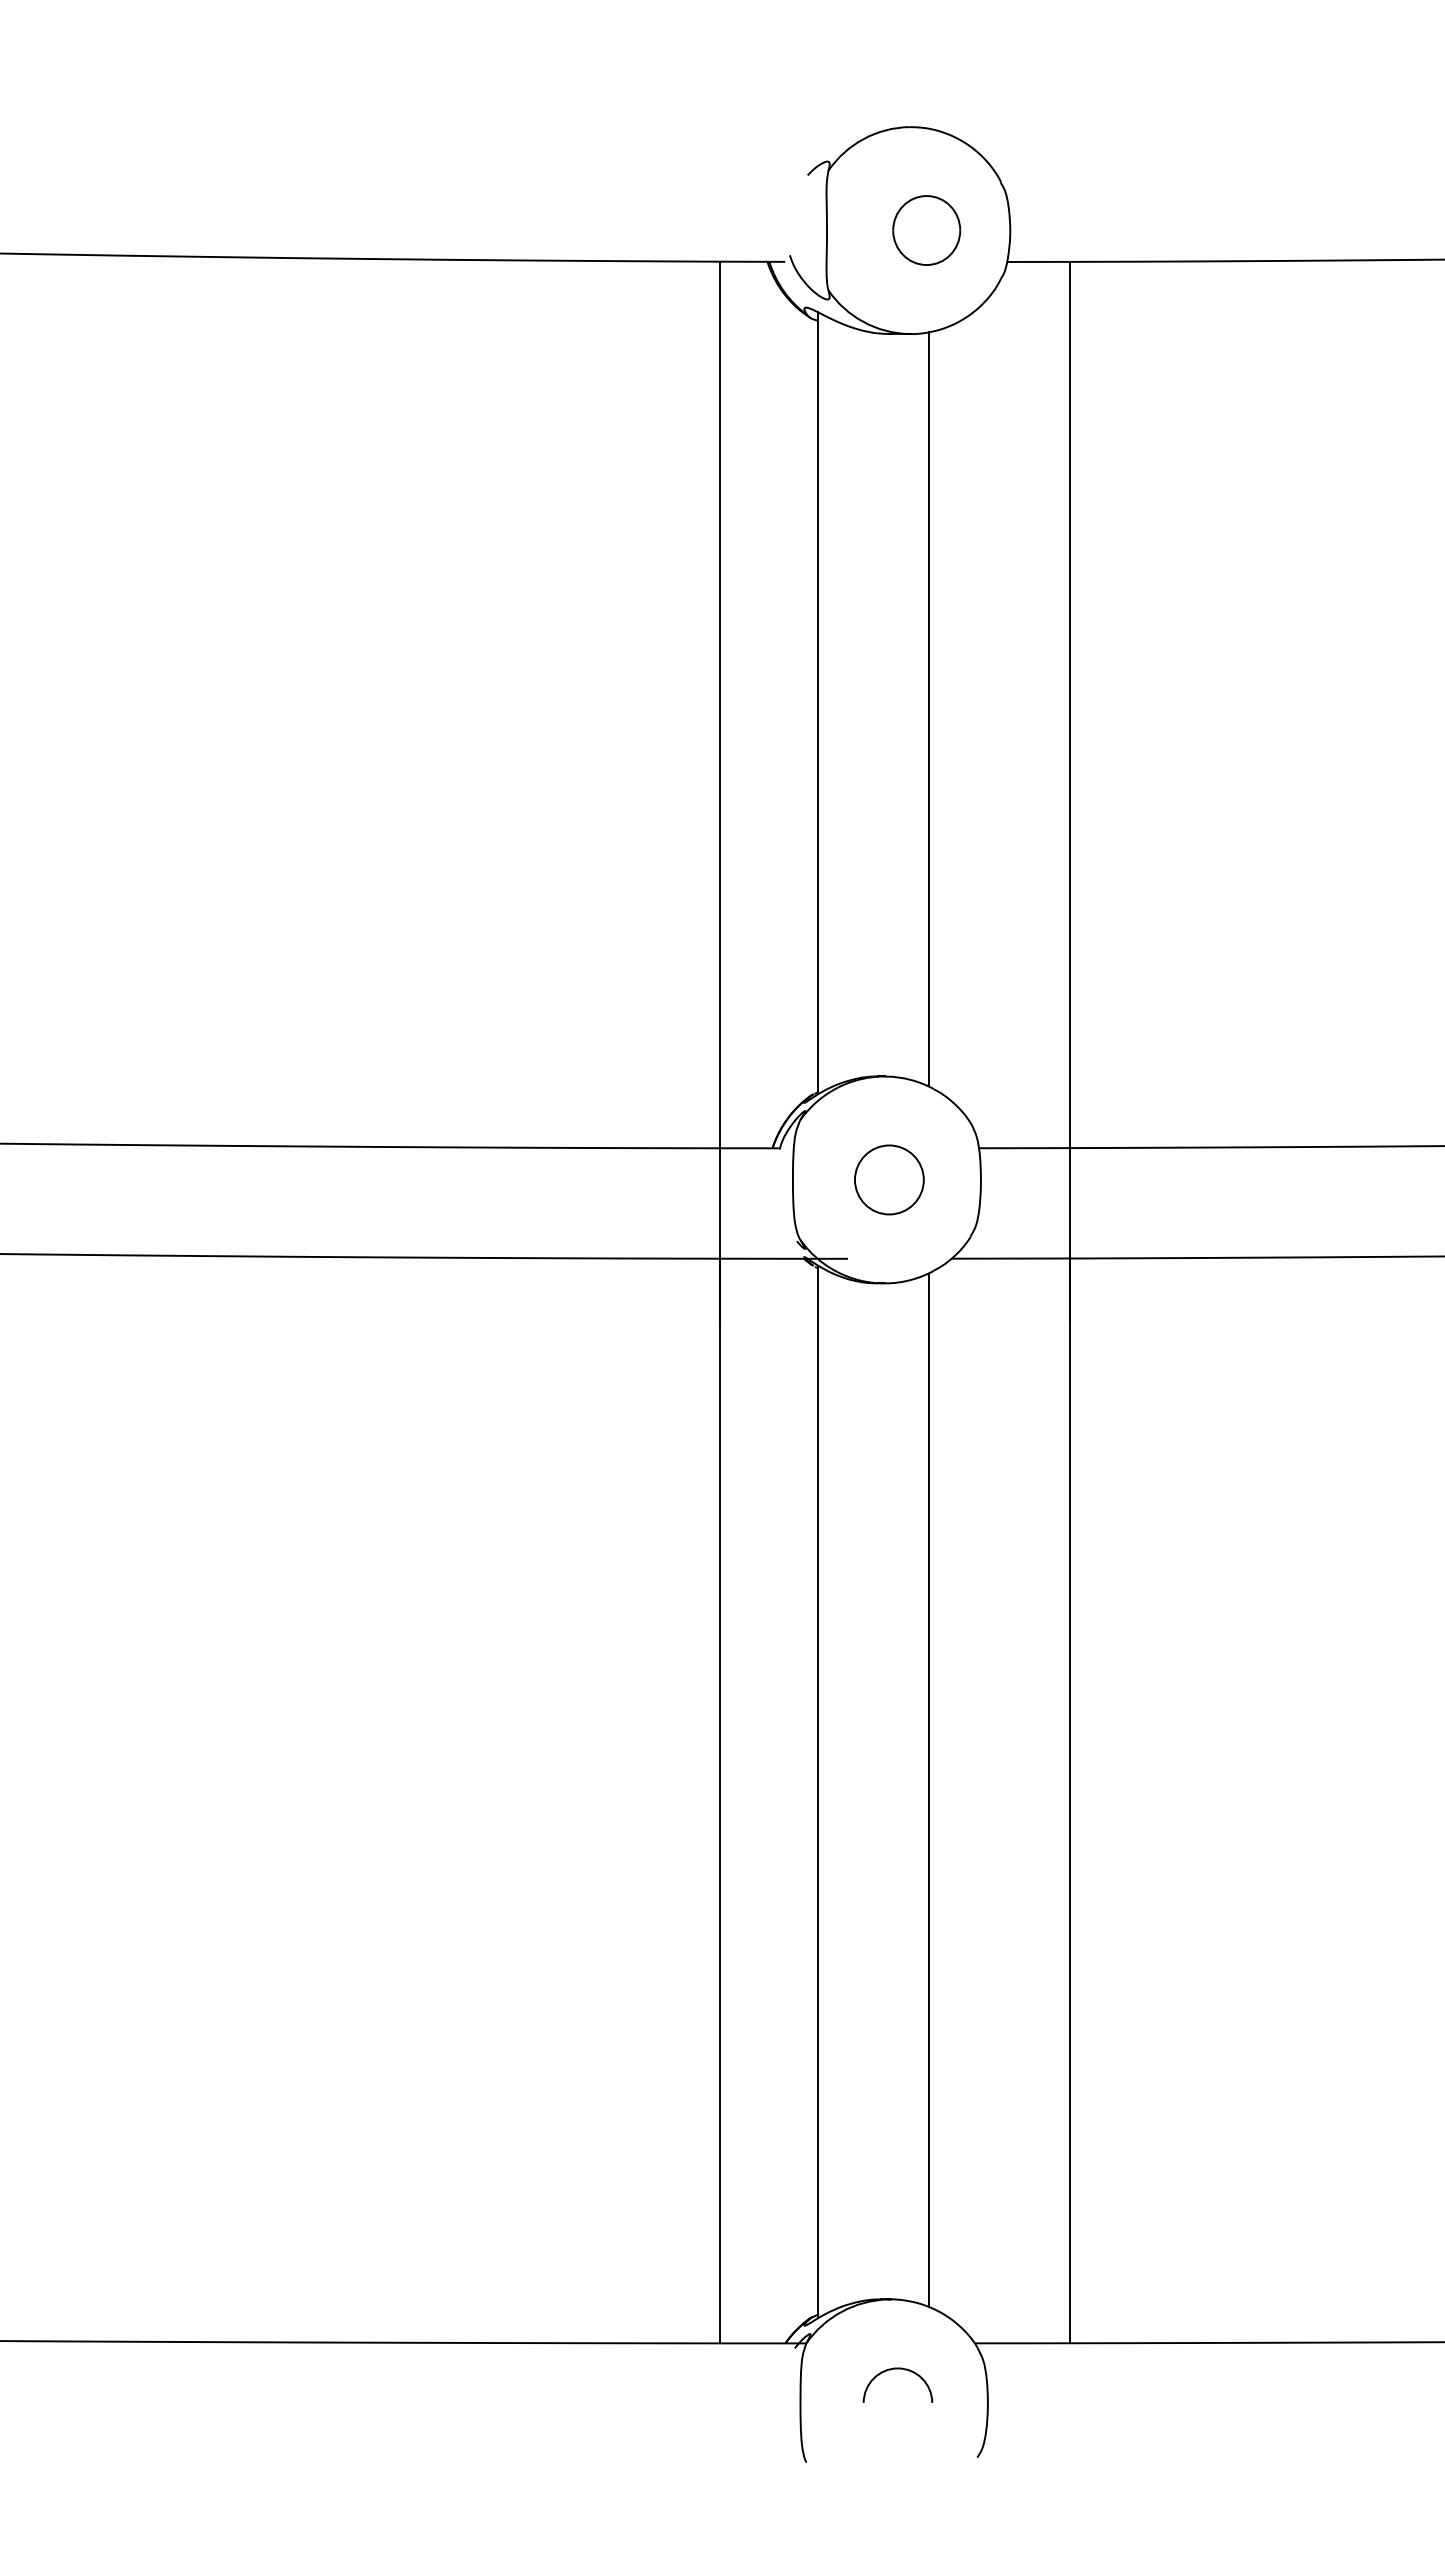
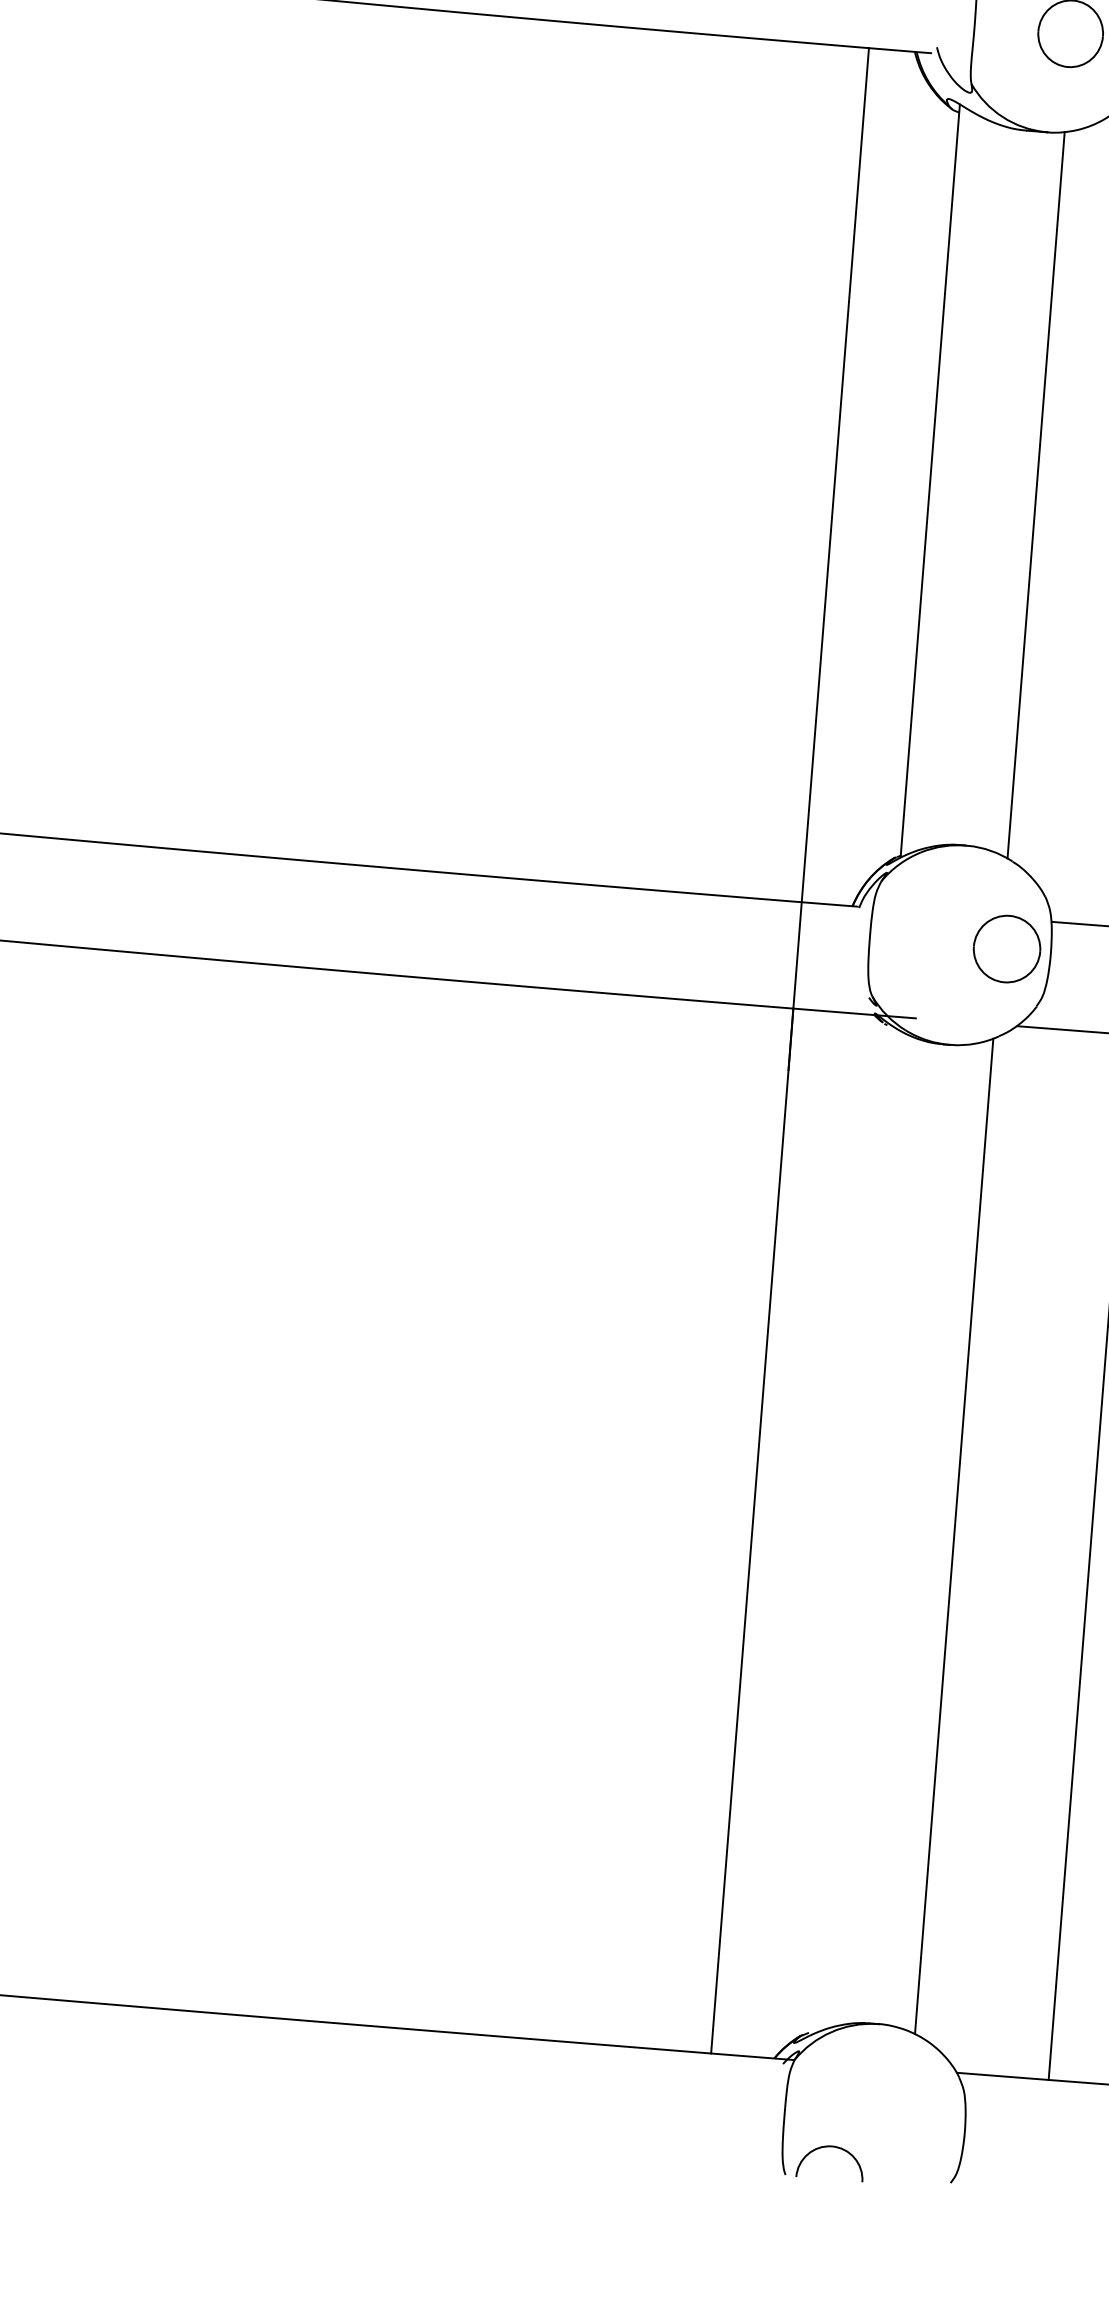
part: (889, 1179) -> (1007, 948), moved
line: (818, 1791) -> (848, 1529), removed
curve: (897, 2369) -> (831, 2147), moved

